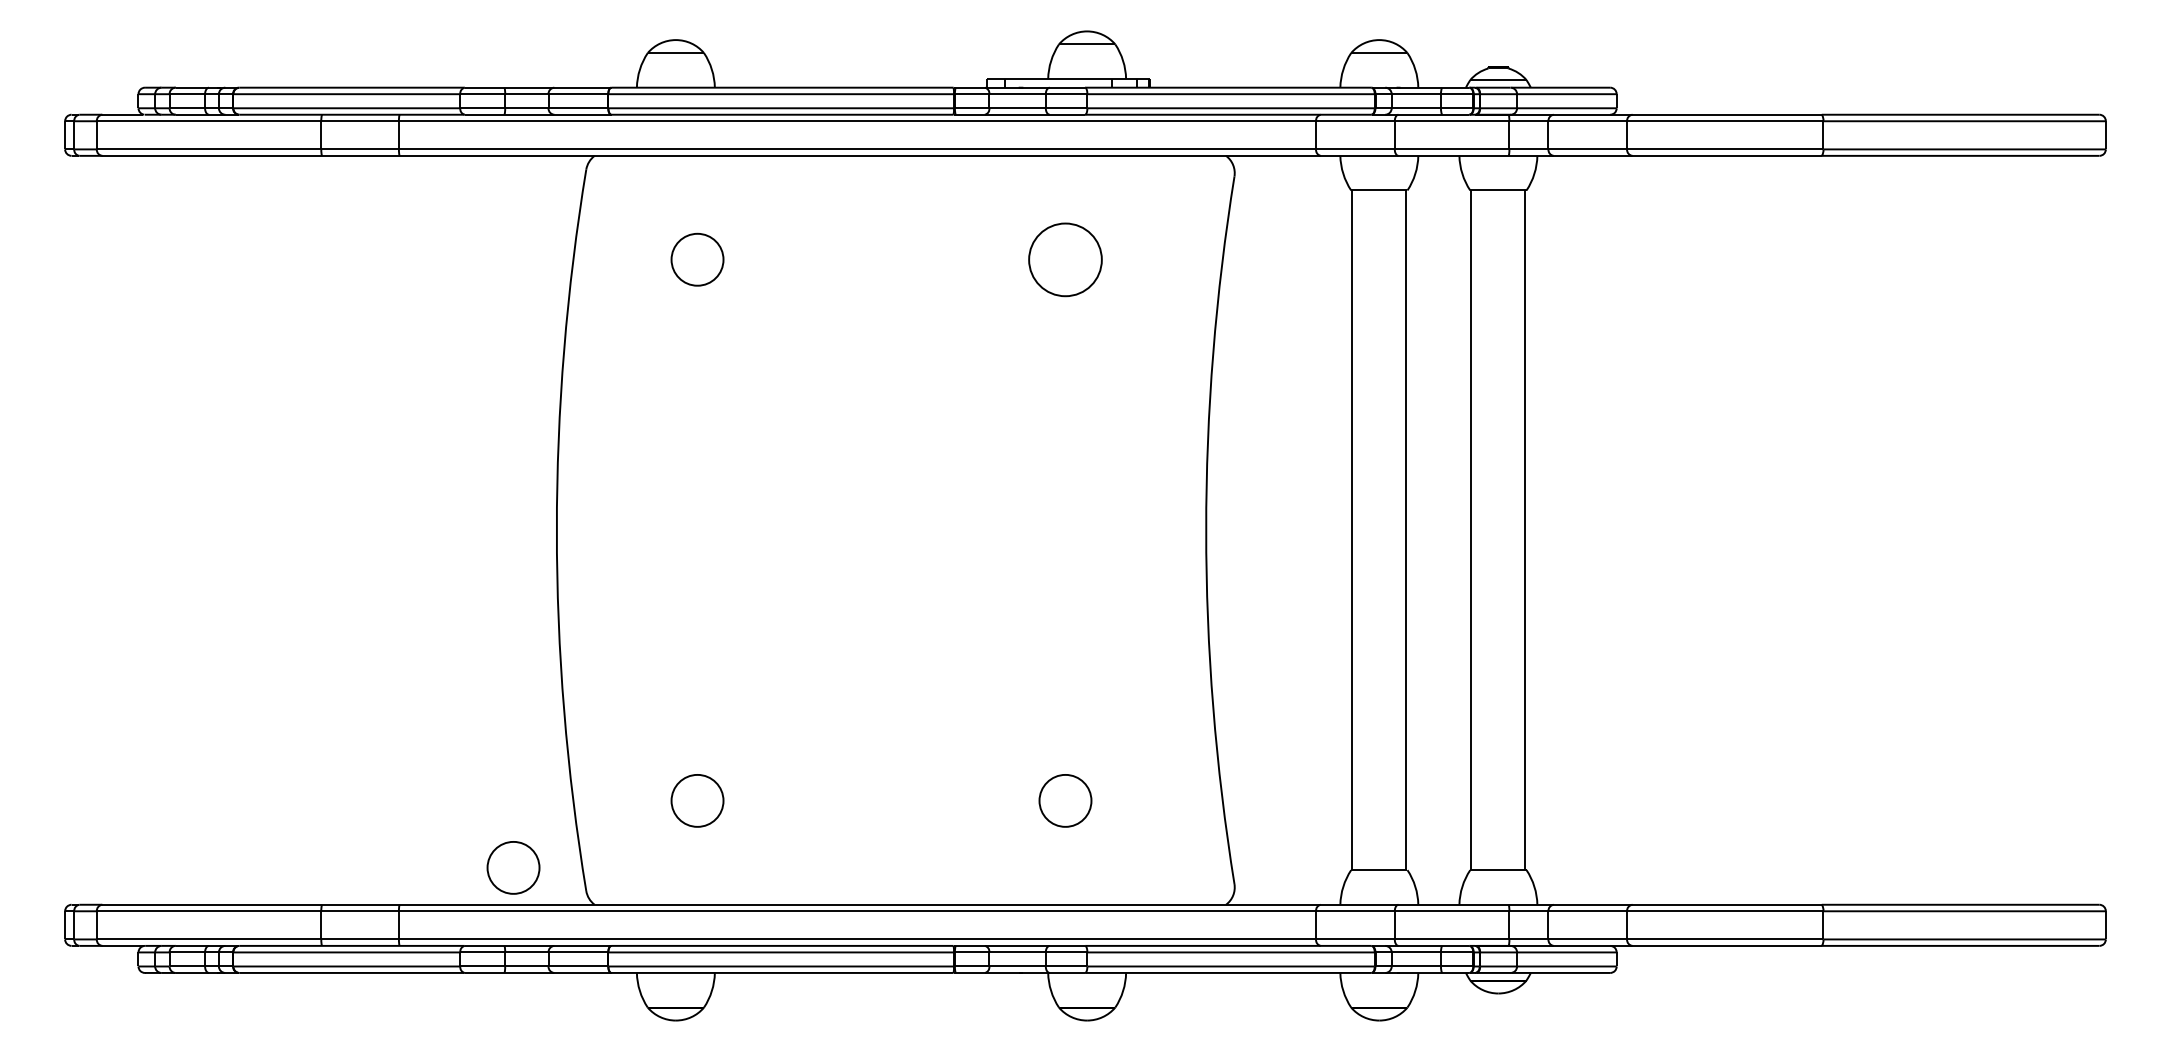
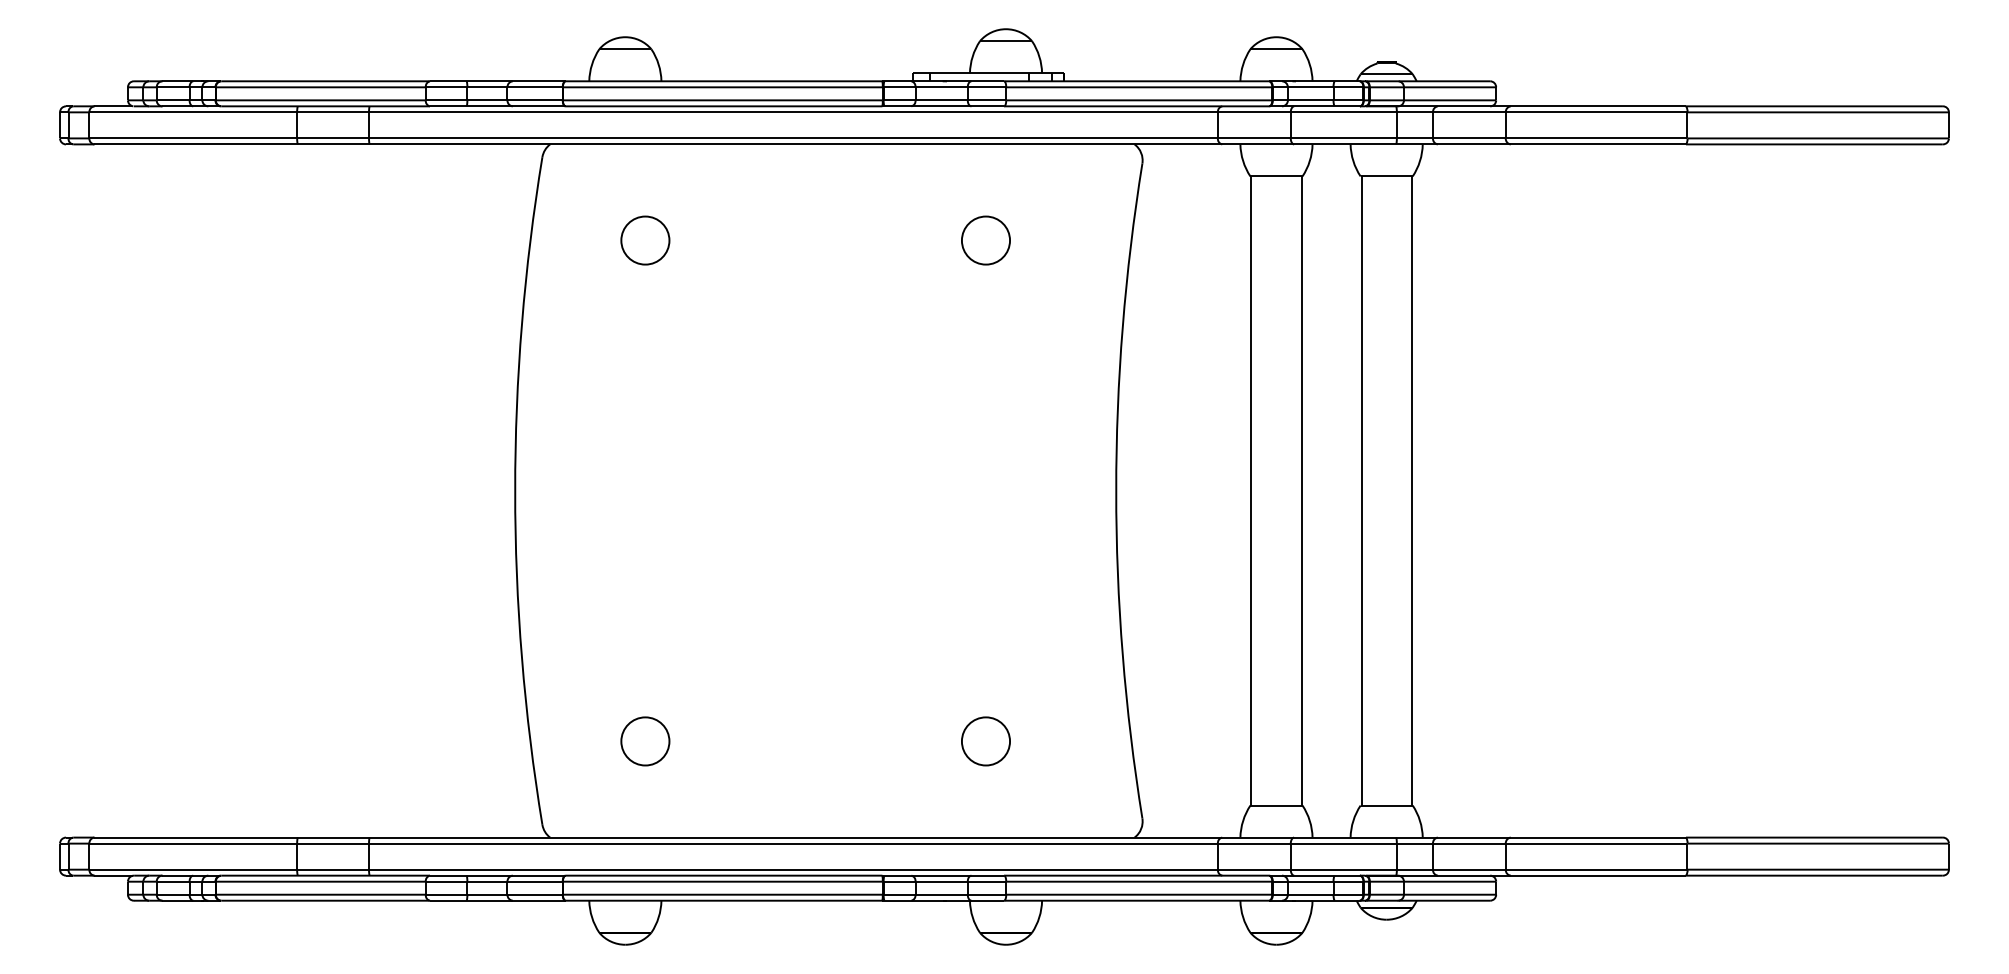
part: (1065, 259) -> (985, 240), size x0.71
part: (513, 867) -> (475, 803), removed

